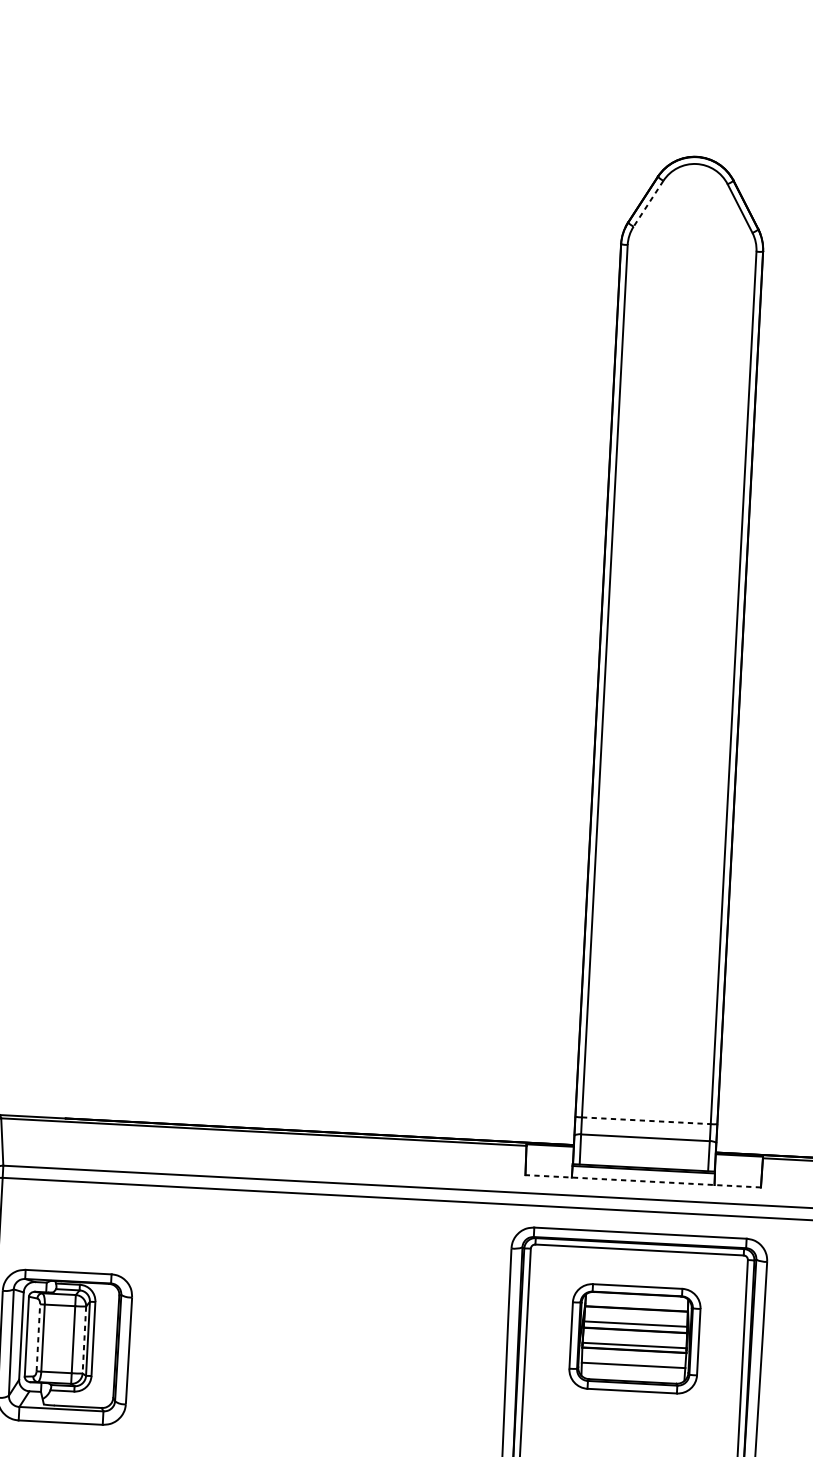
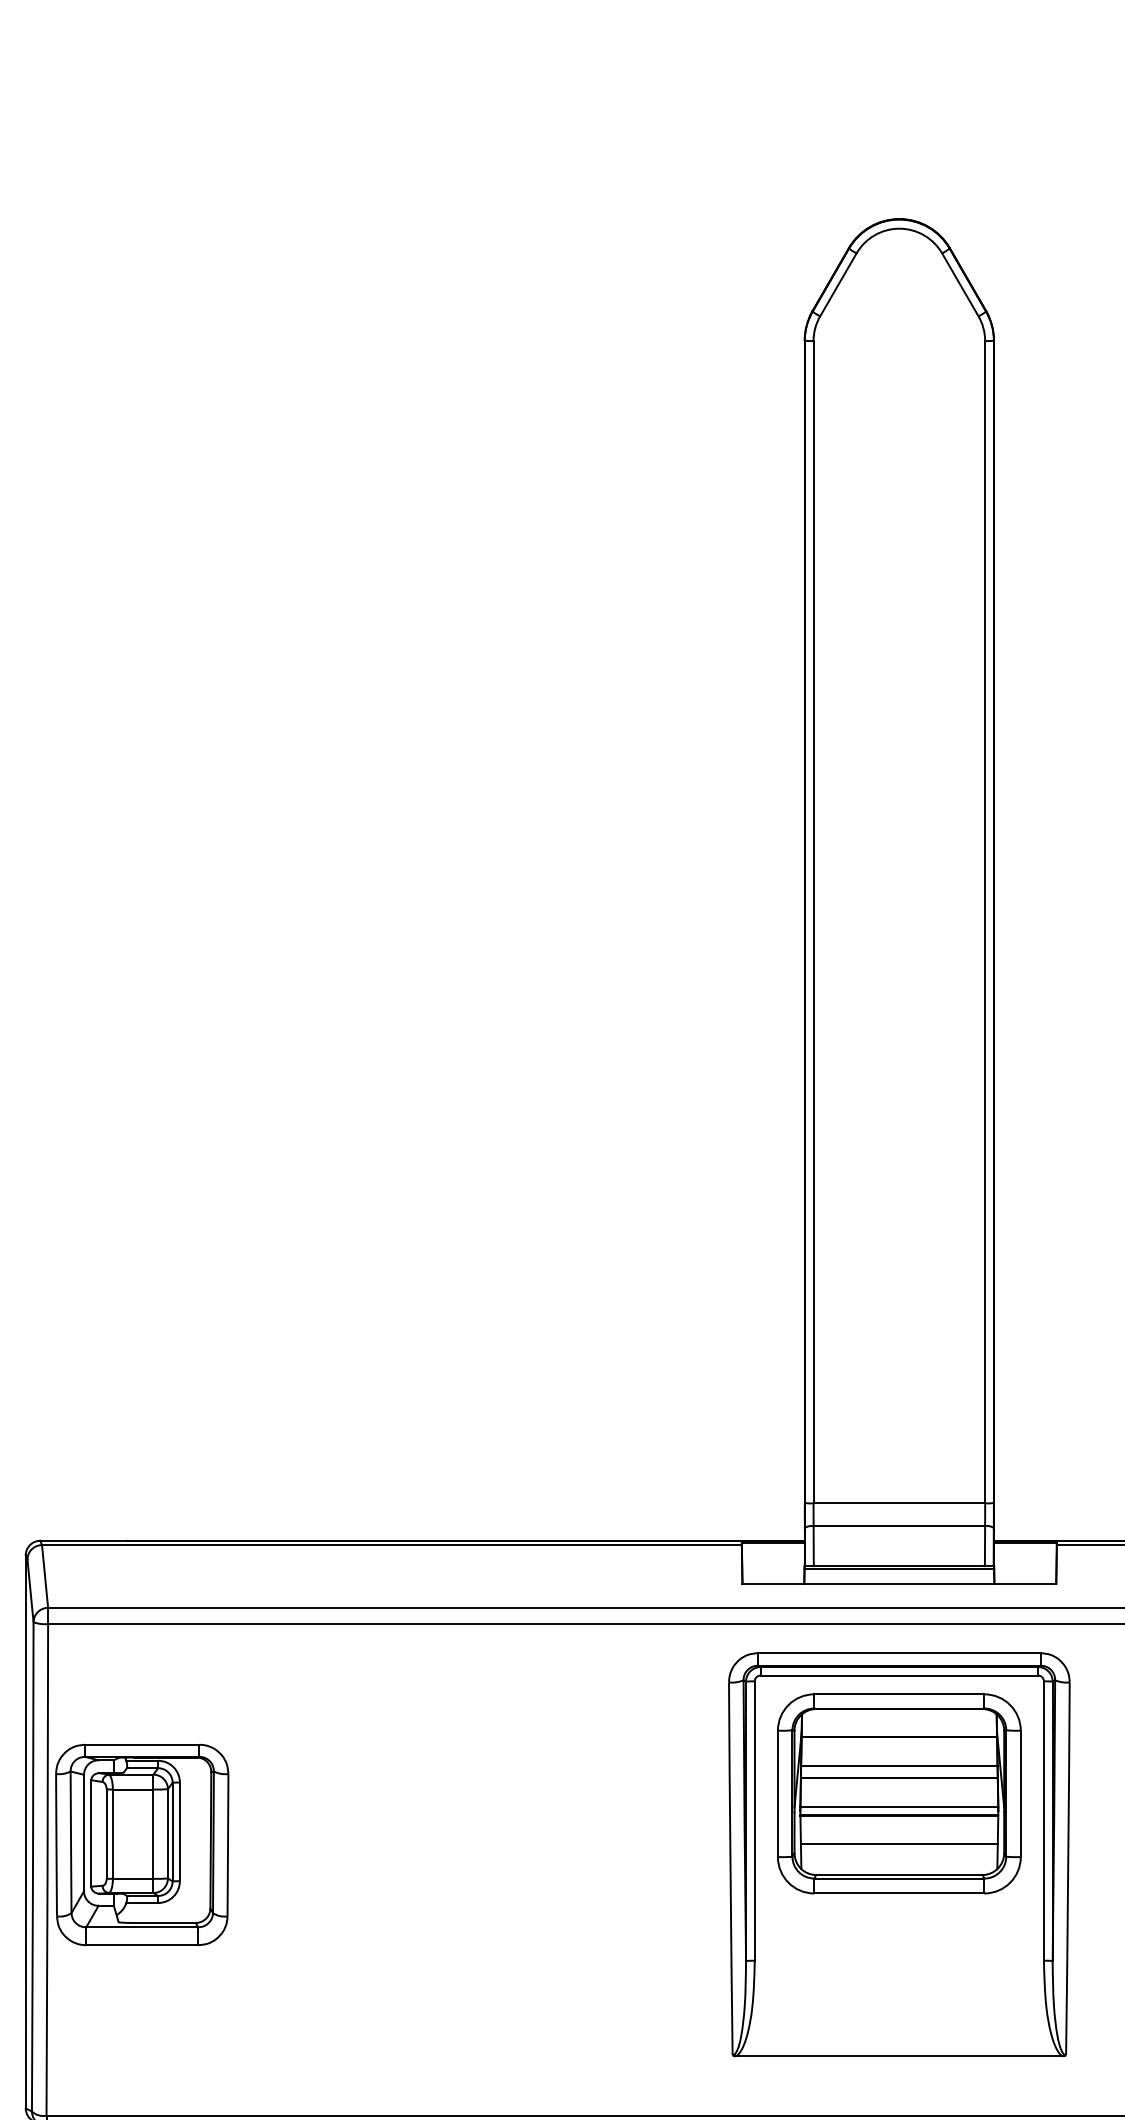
line: (648, 204) -> (838, 285), dashed -> solid
line: (646, 1120) -> (899, 1503), dashed -> solid
line: (643, 1181) -> (899, 1584), dashed -> solid
line: (38, 1338) -> (106, 1834), dashed -> solid
part: (635, 1338) -> (899, 1793), size x1.43
line: (84, 1339) -> (167, 1833), dashed -> solid

